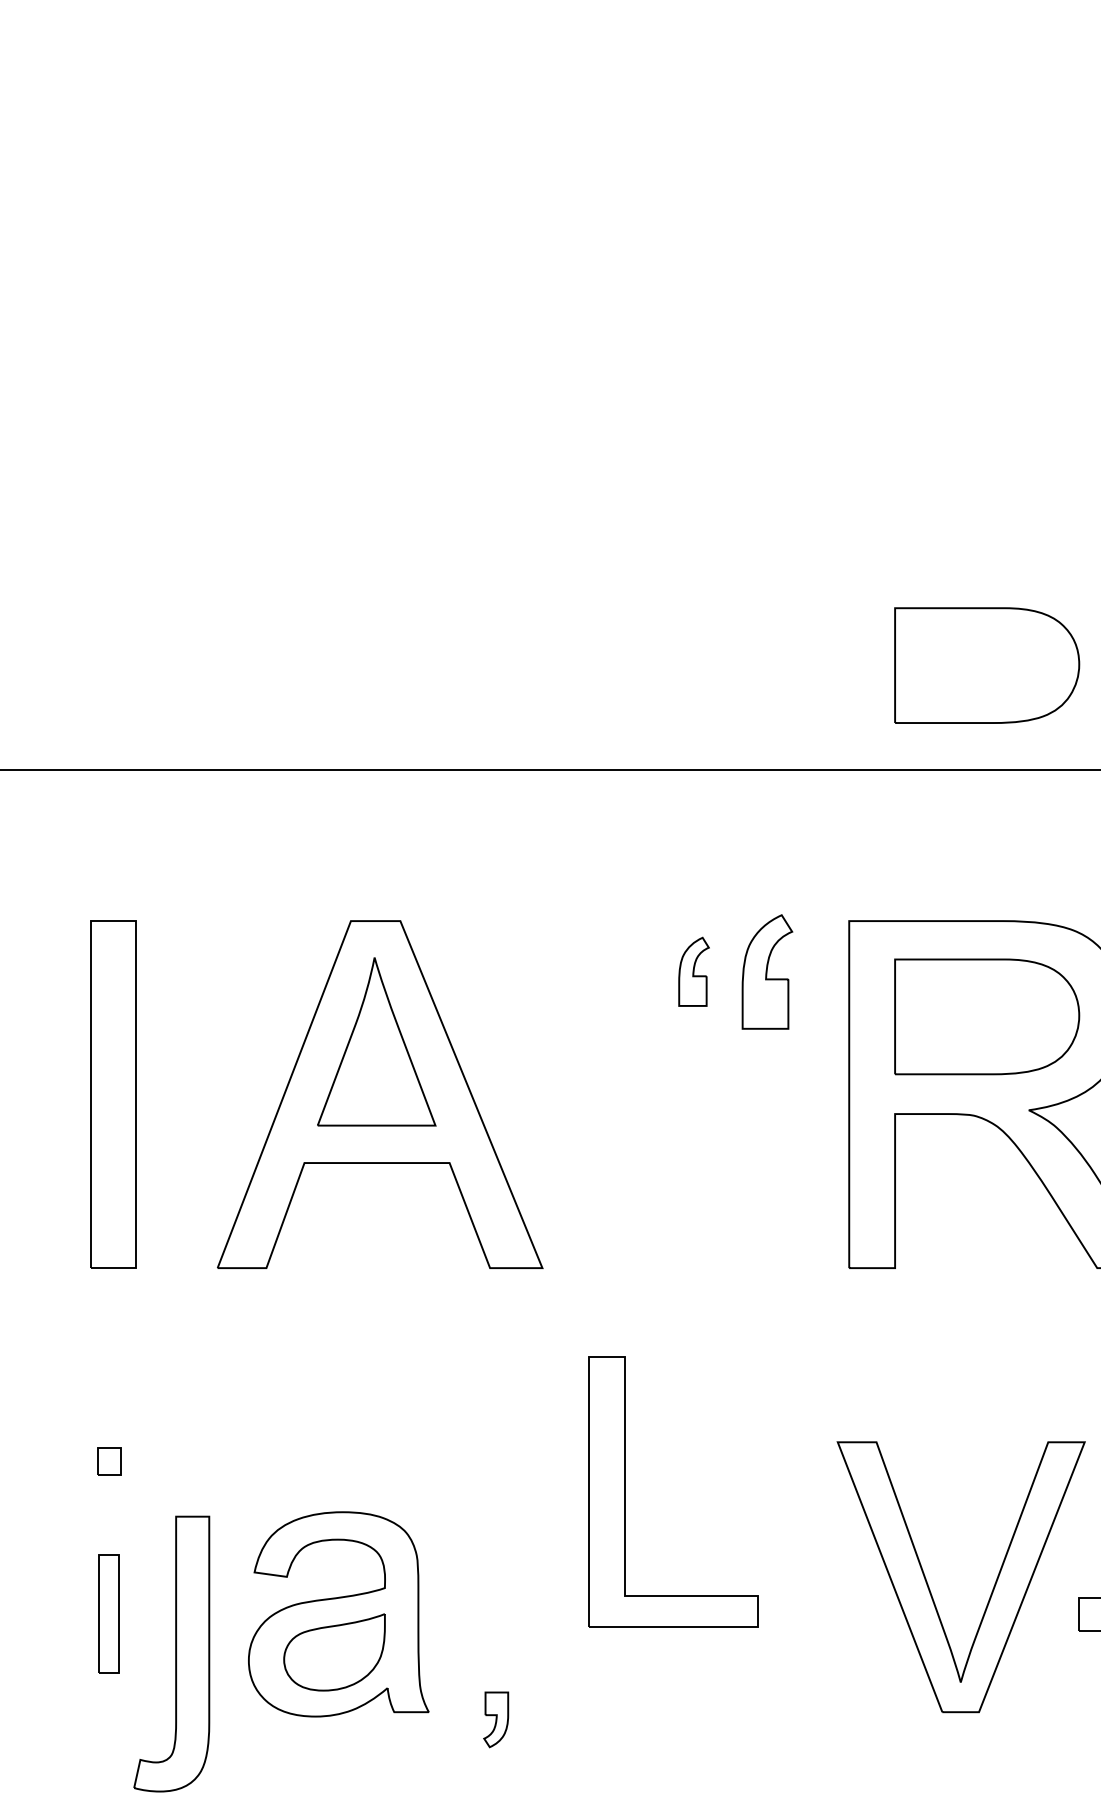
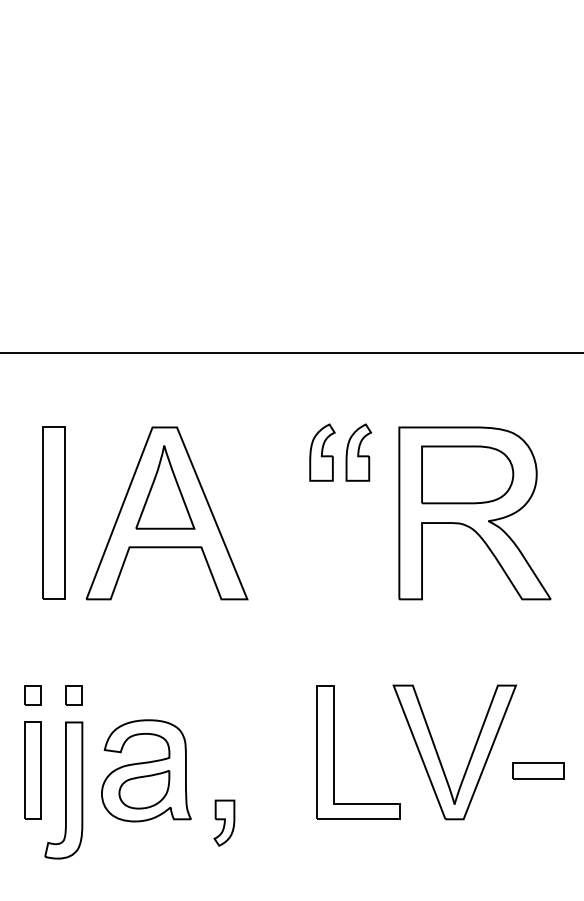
part: (986, 664) -> (467, 300), removed
part: (694, 971) -> (322, 452), size x1.67
part: (112, 1092) -> (53, 512), moved
part: (108, 1462) -> (32, 695), size x1.43
part: (191, 1462) -> (73, 695), added
part: (625, 1492) -> (334, 752), moved
part: (108, 1613) -> (32, 770), size x1.67
part: (496, 1718) -> (224, 822), size x1.67

